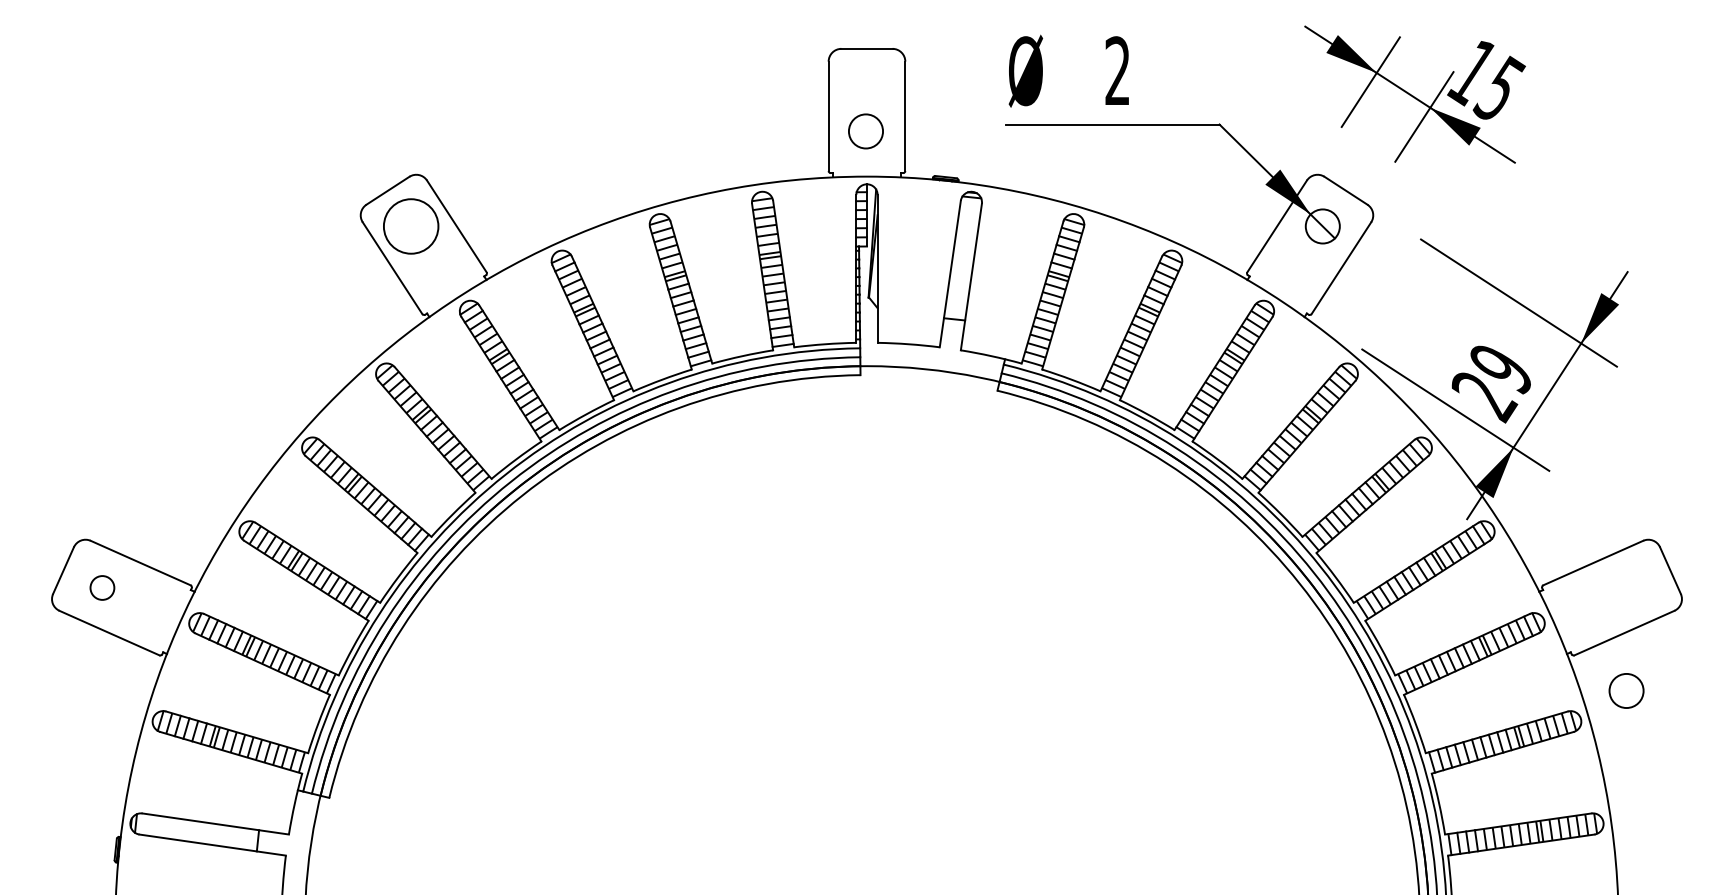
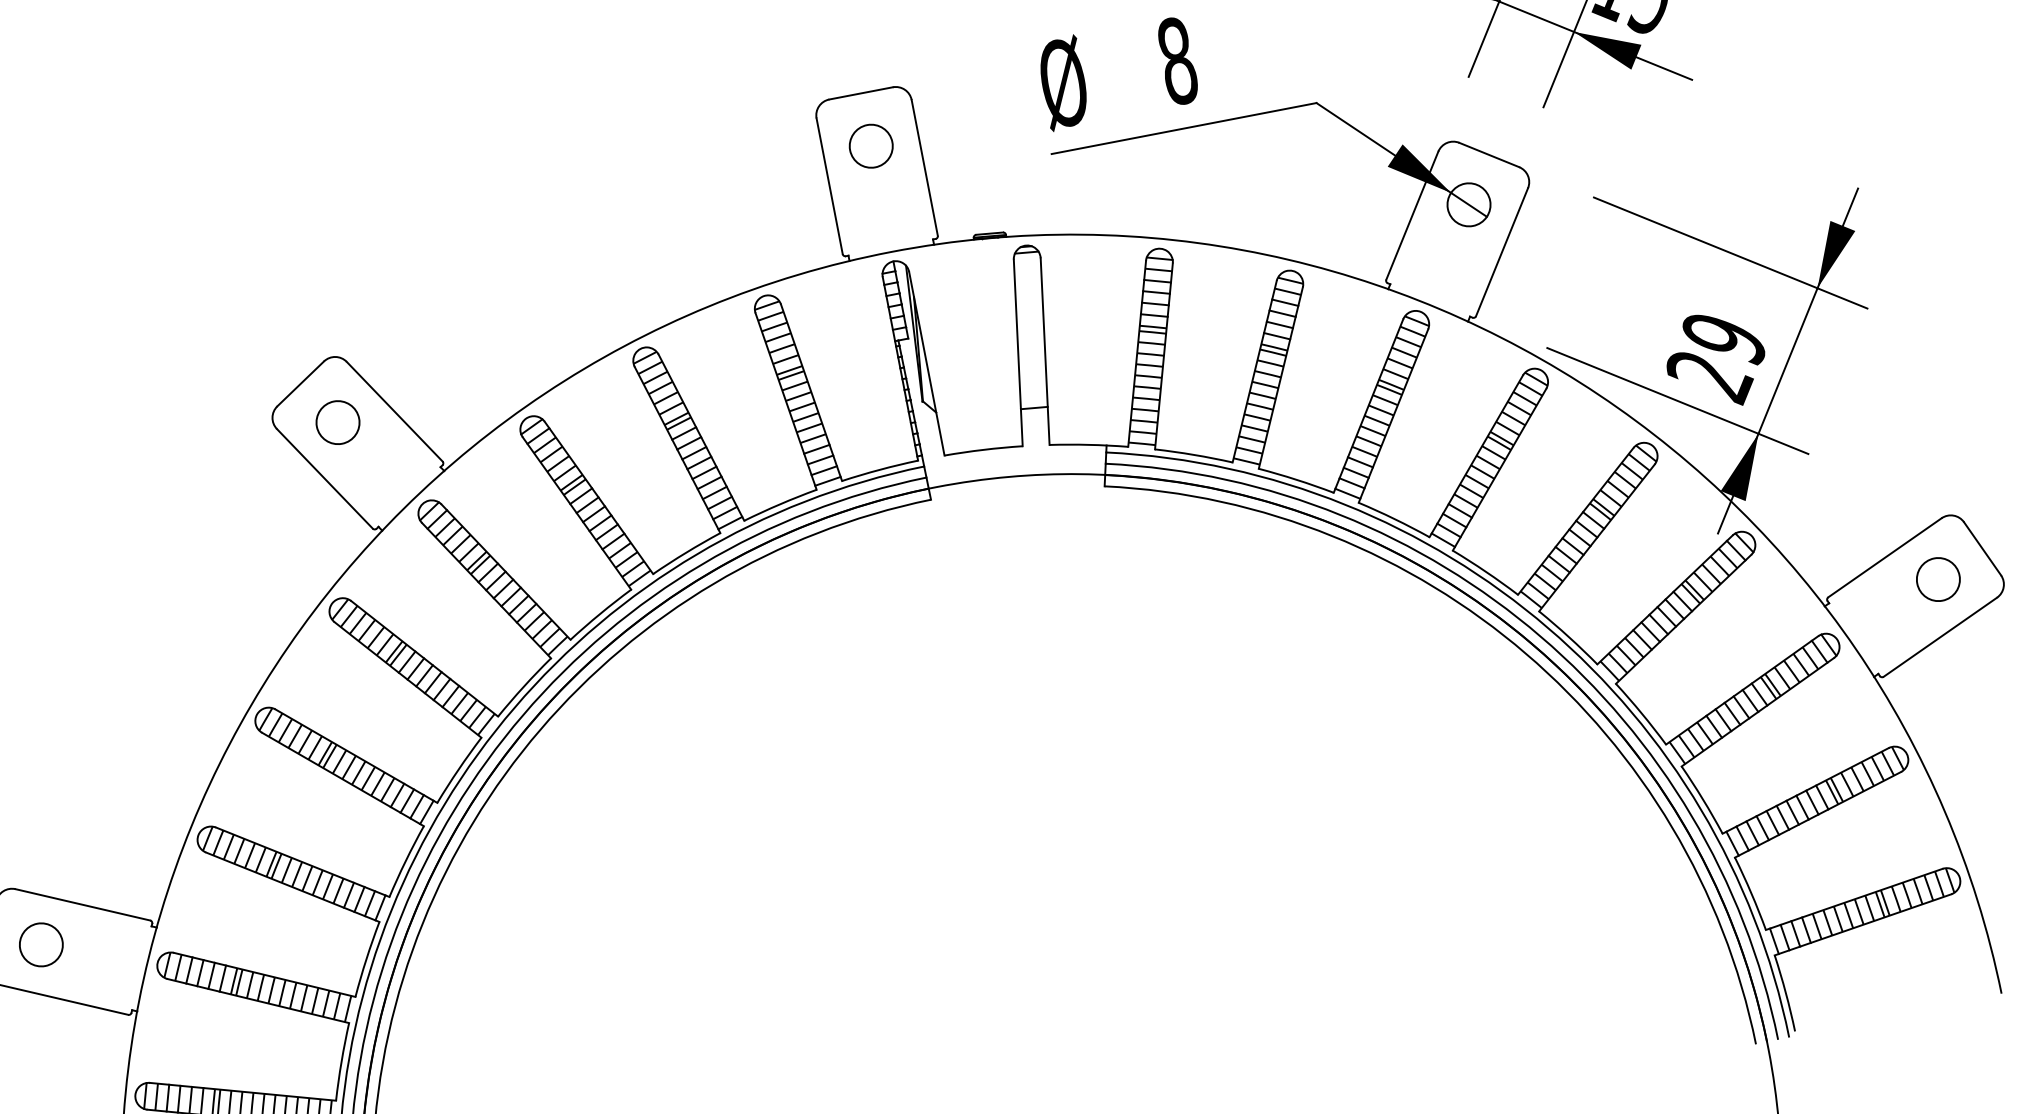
text: (1117, 71) -> (1177, 61), 2 -> 8
circle: (865, 131) -> (870, 146), moved
circle: (411, 226) -> (338, 422), size x0.62
circle: (102, 587) -> (41, 944), size x1.43
circle: (1626, 690) -> (1938, 578), moved

